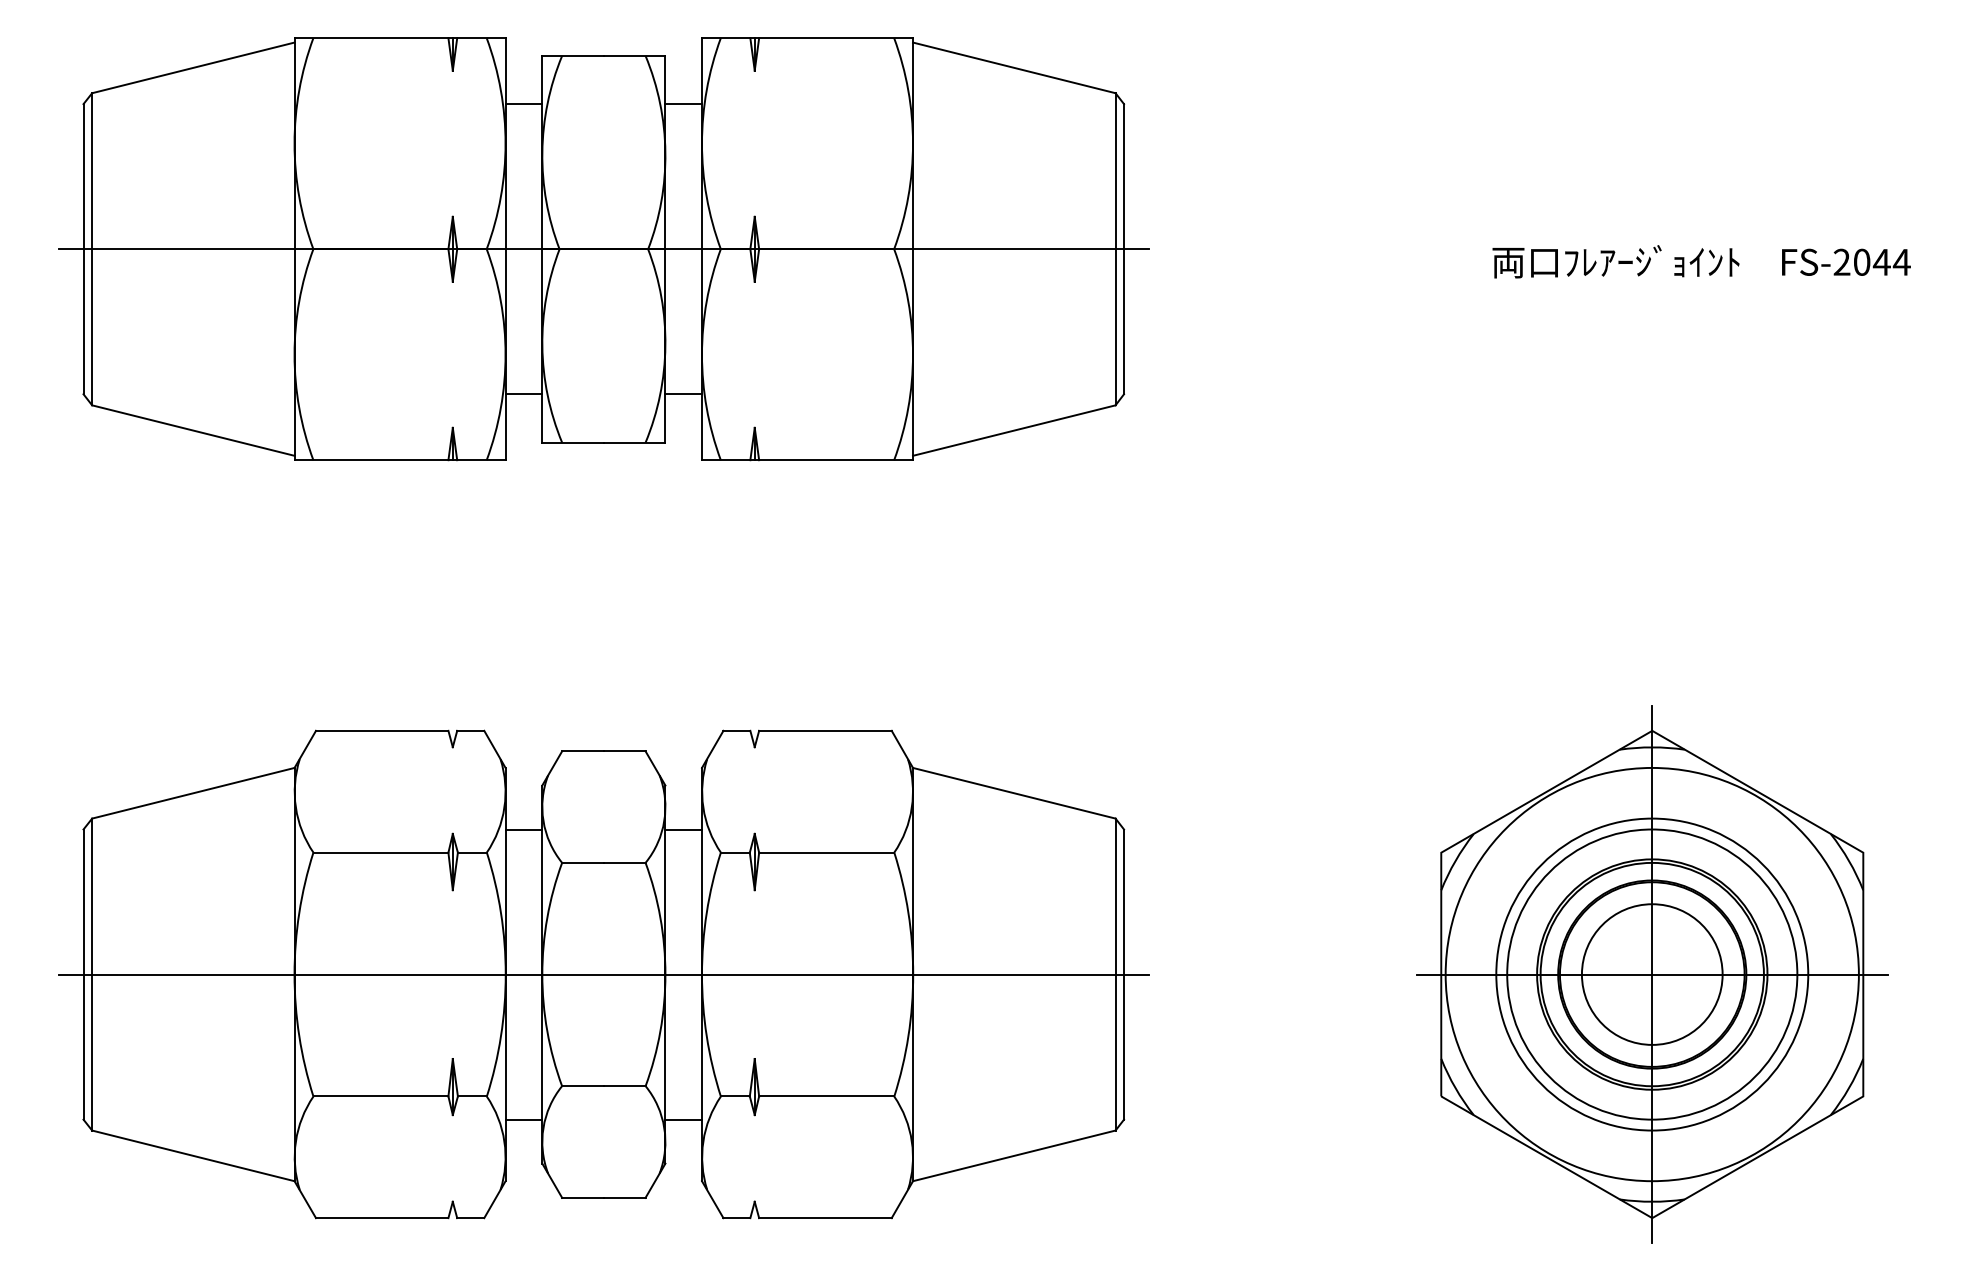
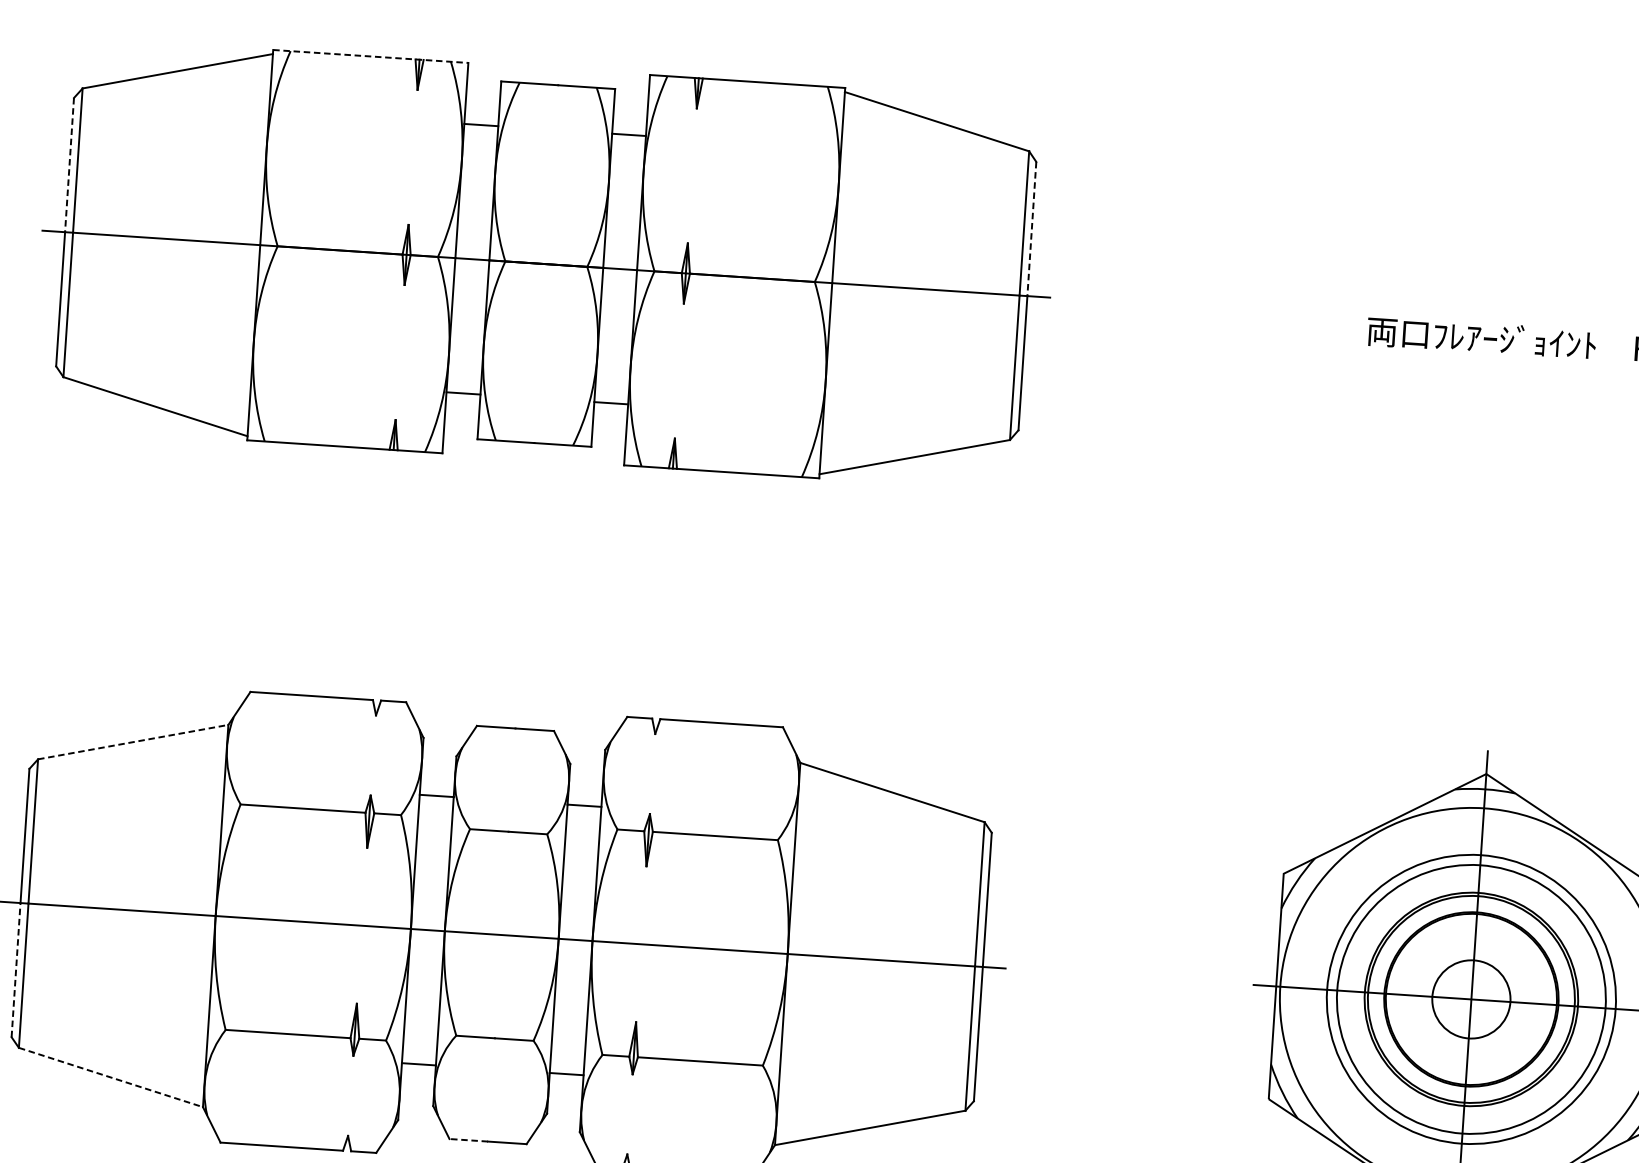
line: (400, 38) -> (371, 56), solid -> dashed
line: (83, 176) -> (69, 164), solid -> dashed
line: (1124, 176) -> (1032, 228), solid -> dashed
line: (193, 793) -> (133, 742), solid -> dashed
circle: (1651, 974) -> (1470, 999), size x0.6
line: (83, 1047) -> (16, 970), solid -> dashed
line: (193, 1156) -> (111, 1078), solid -> dashed
line: (583, 1197) -> (469, 1139), solid -> dashed

